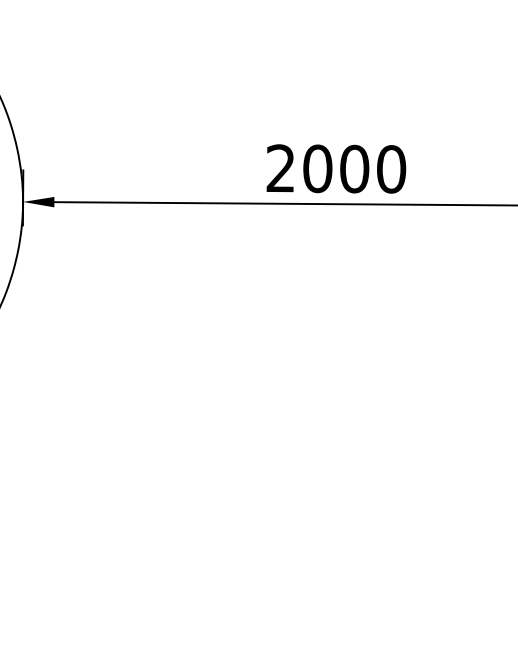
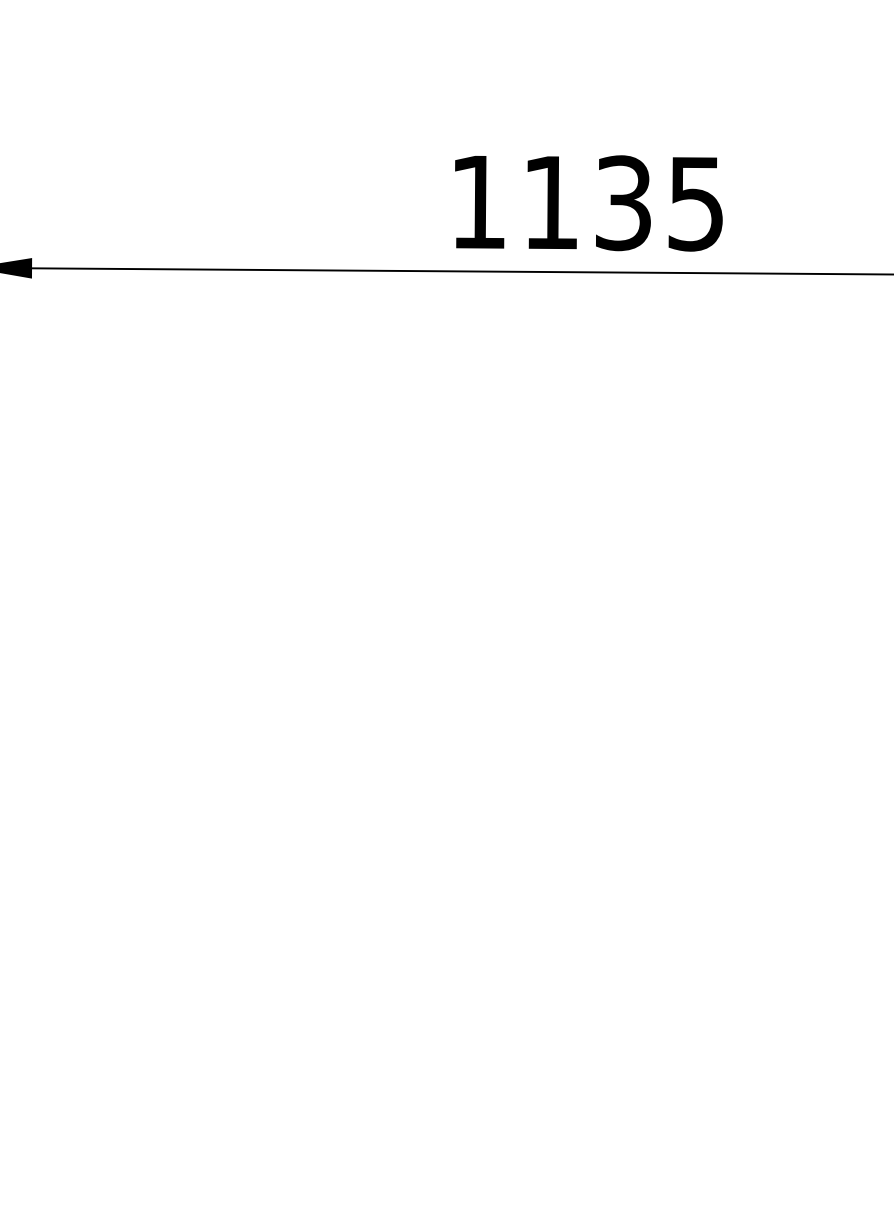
text: (336, 168) -> (587, 201), 2000 -> 1135

